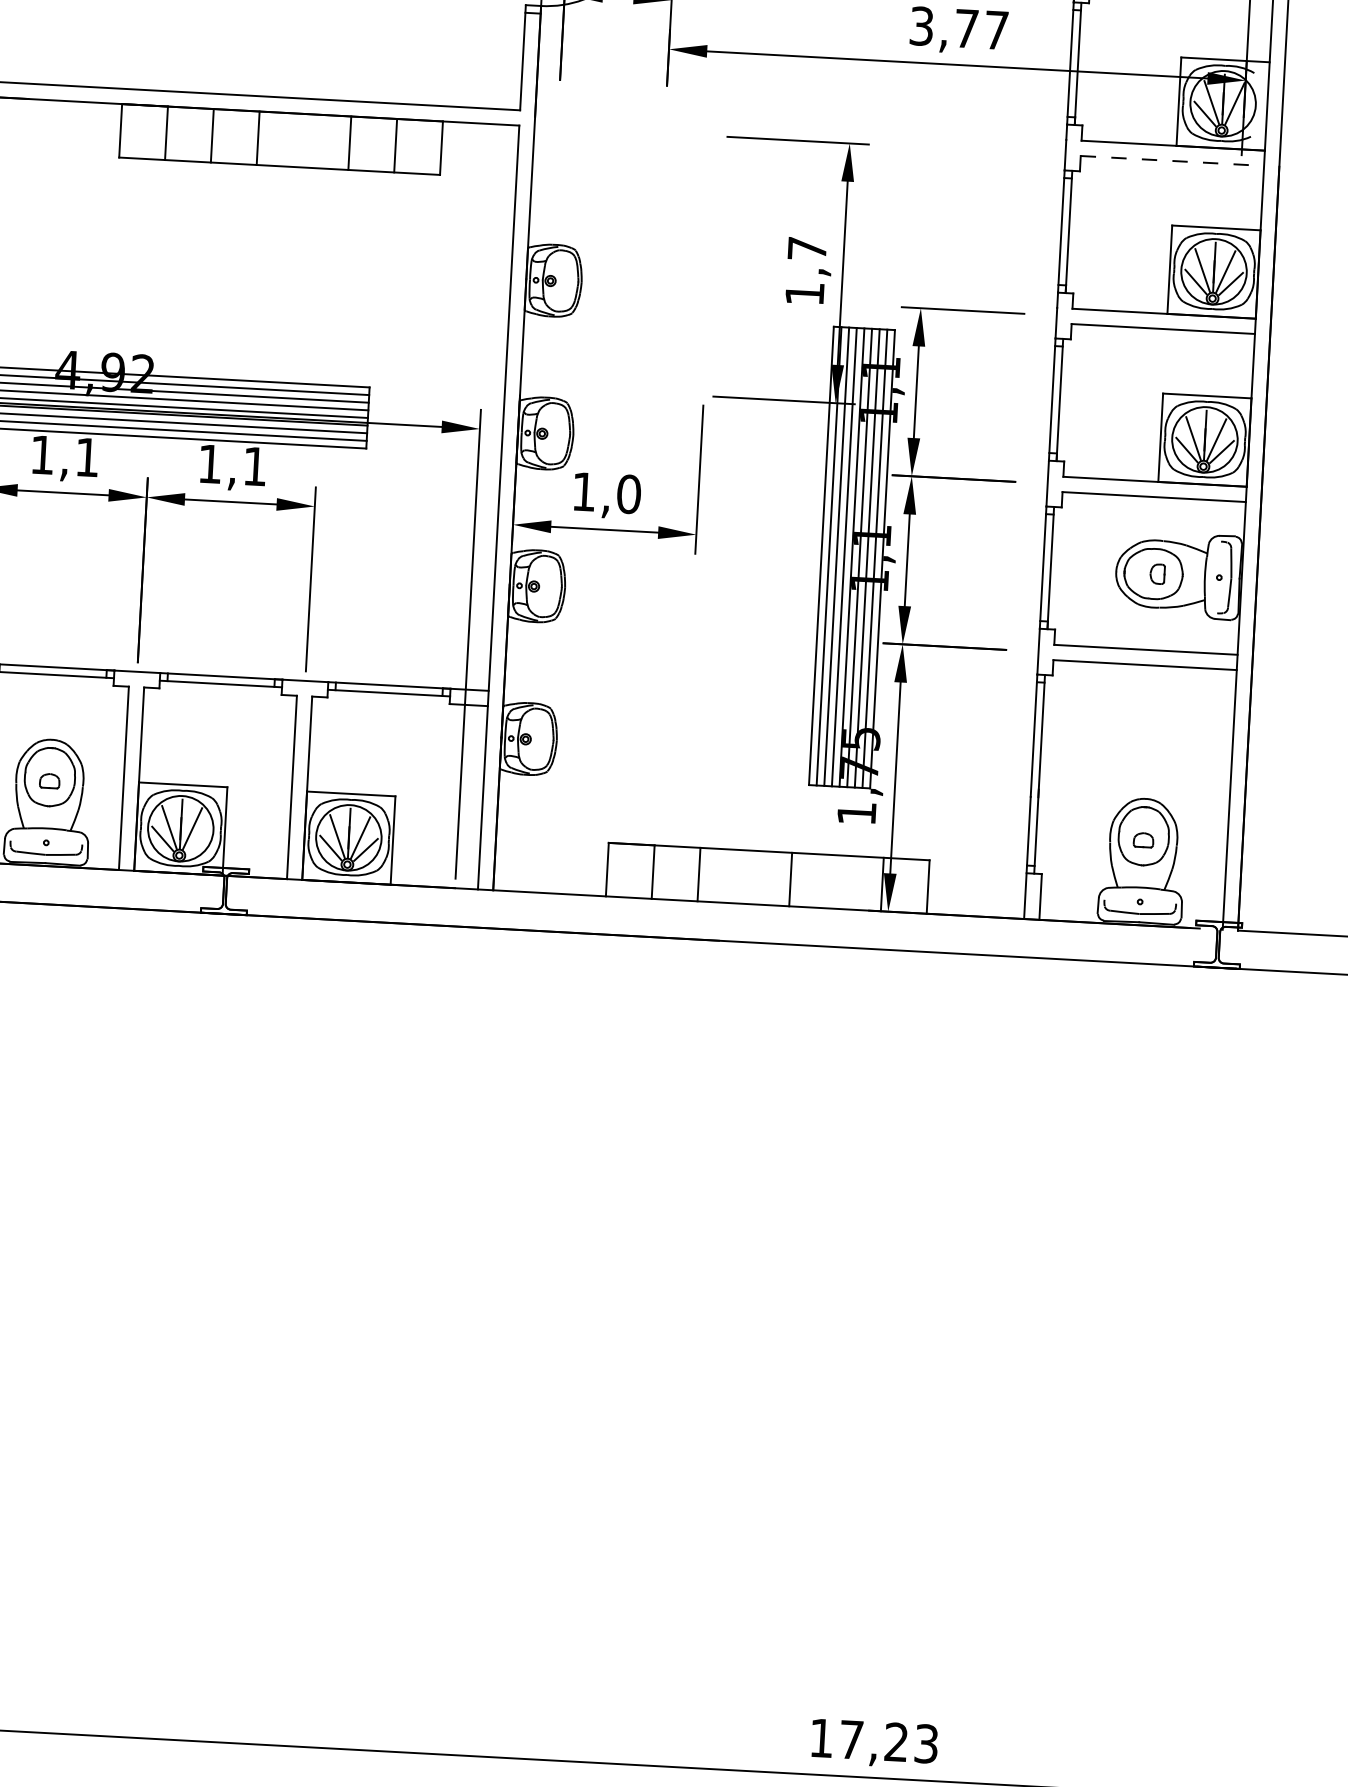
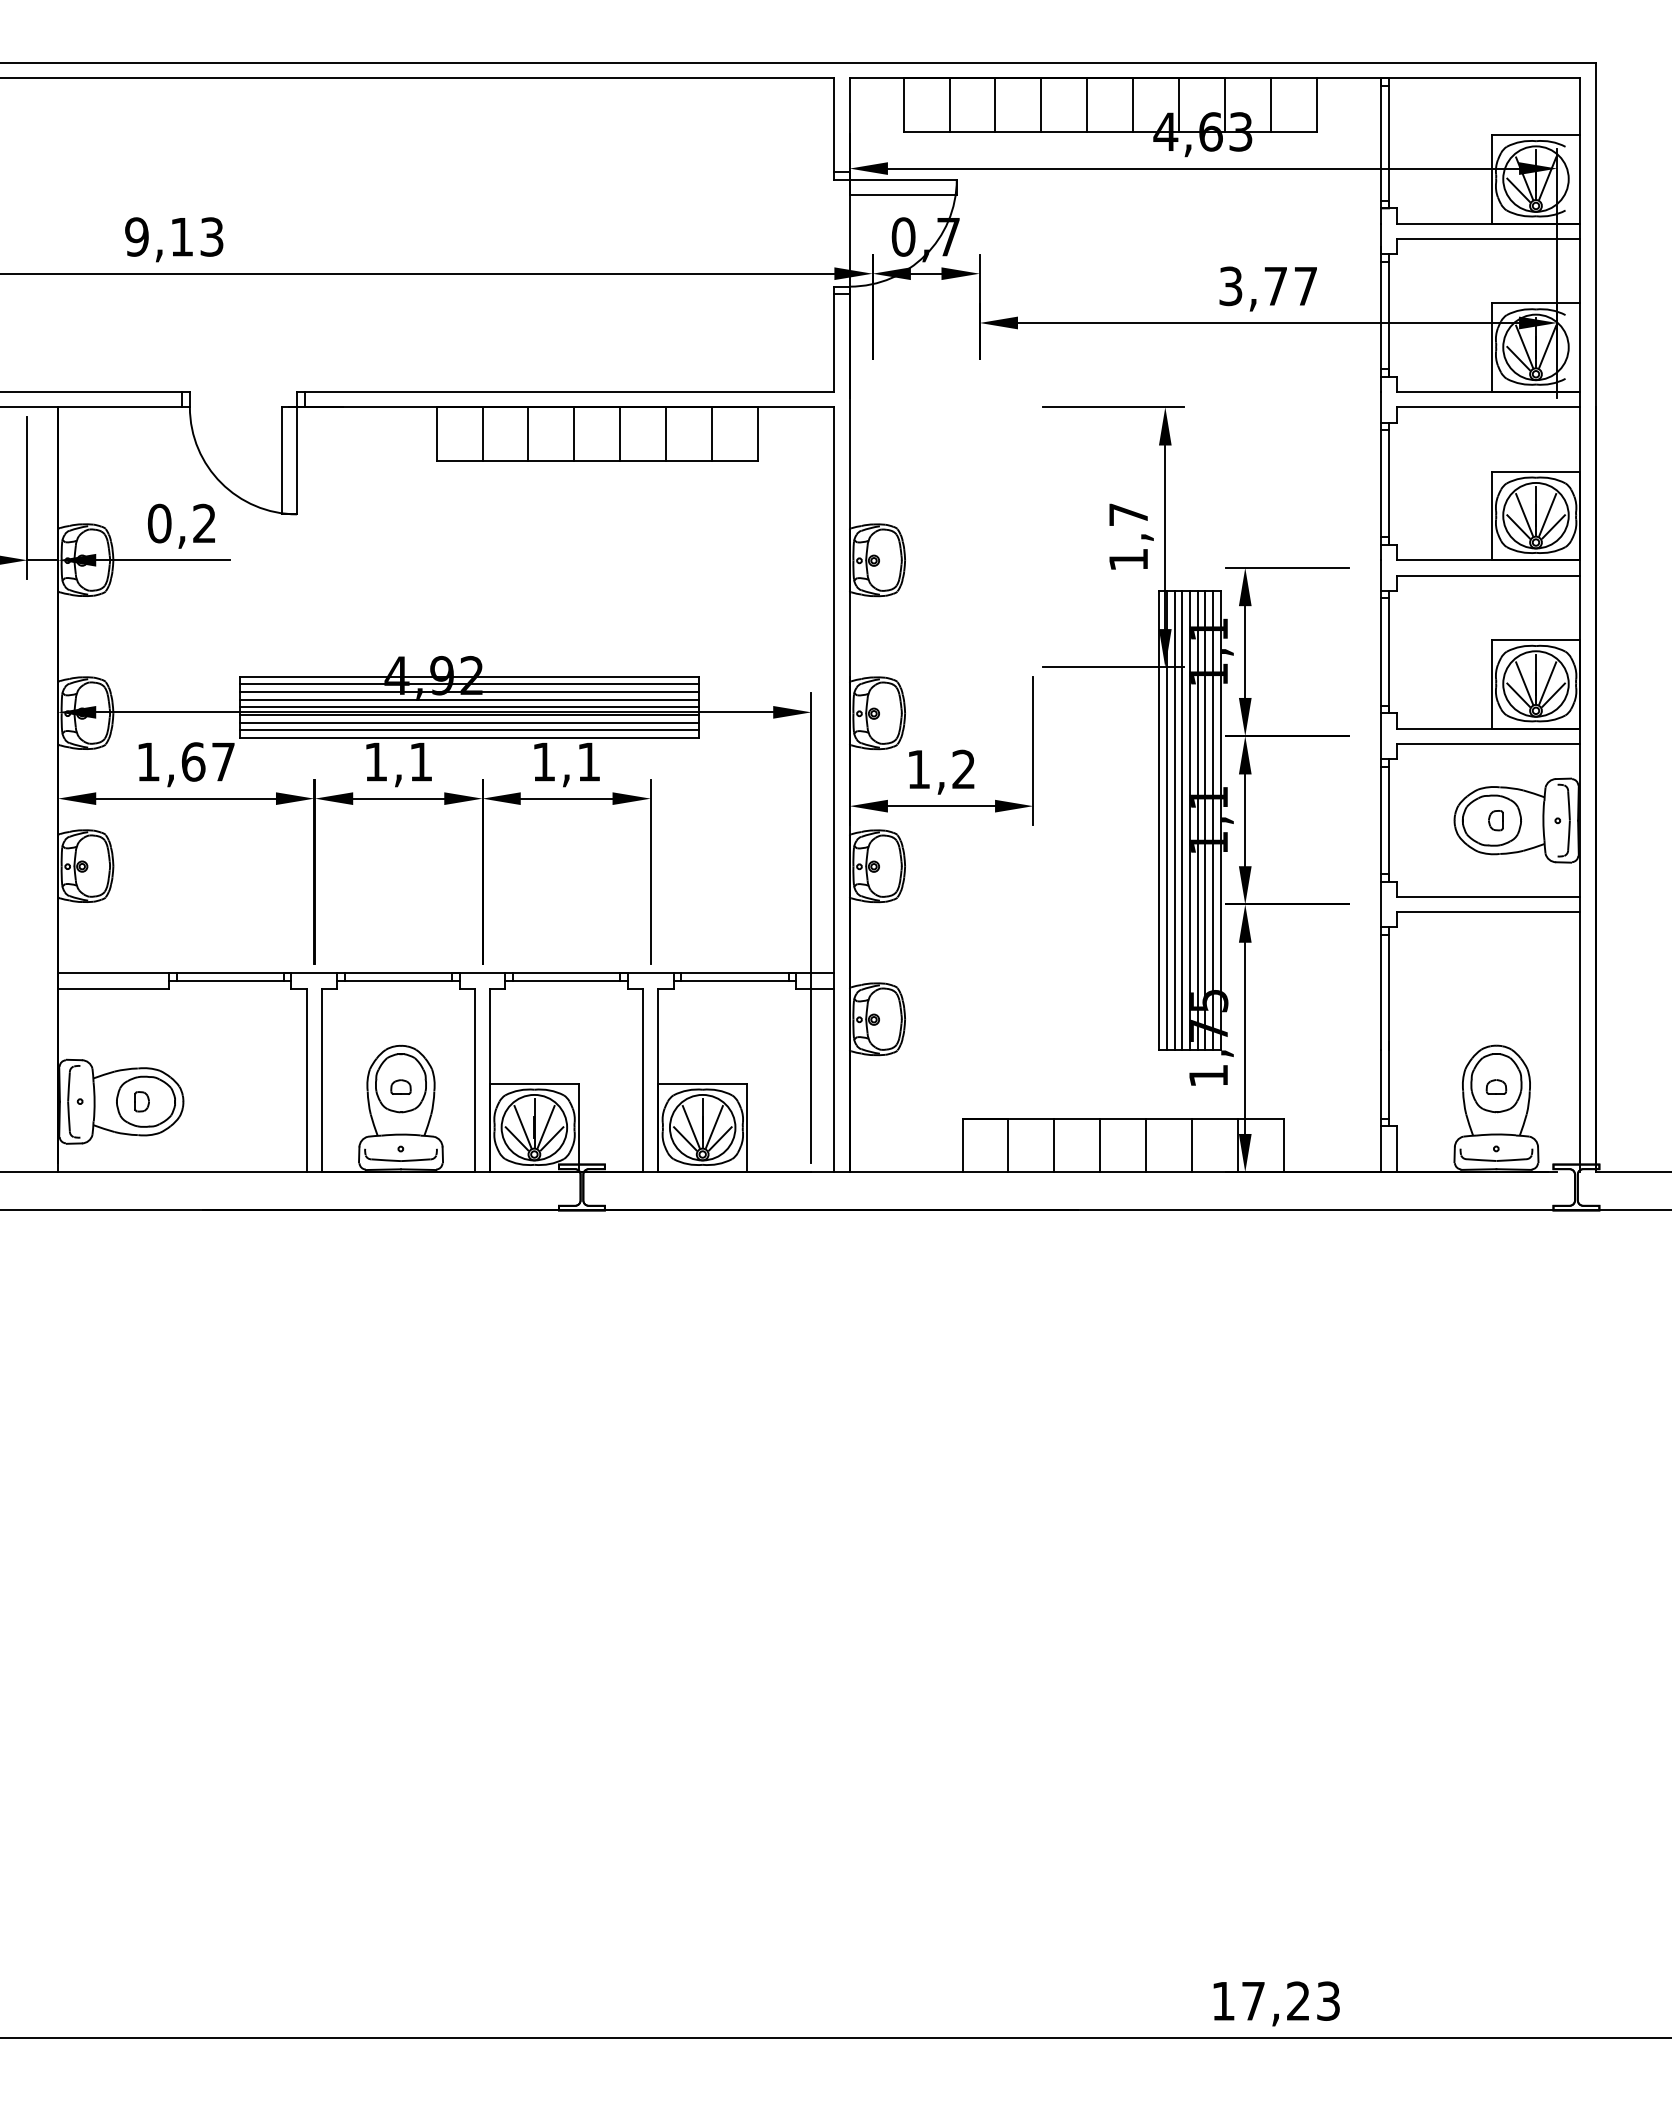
line: (304, 140) -> (620, 433), added
line: (1172, 161) -> (1488, 407), dashed -> solid
text: (628, 494) -> (963, 769), 1,0 -> 1,2
line: (197, 840) -> (551, 1138), added
line: (745, 877) -> (1100, 1145), added
line: (836, 882) -> (1192, 1145), added

